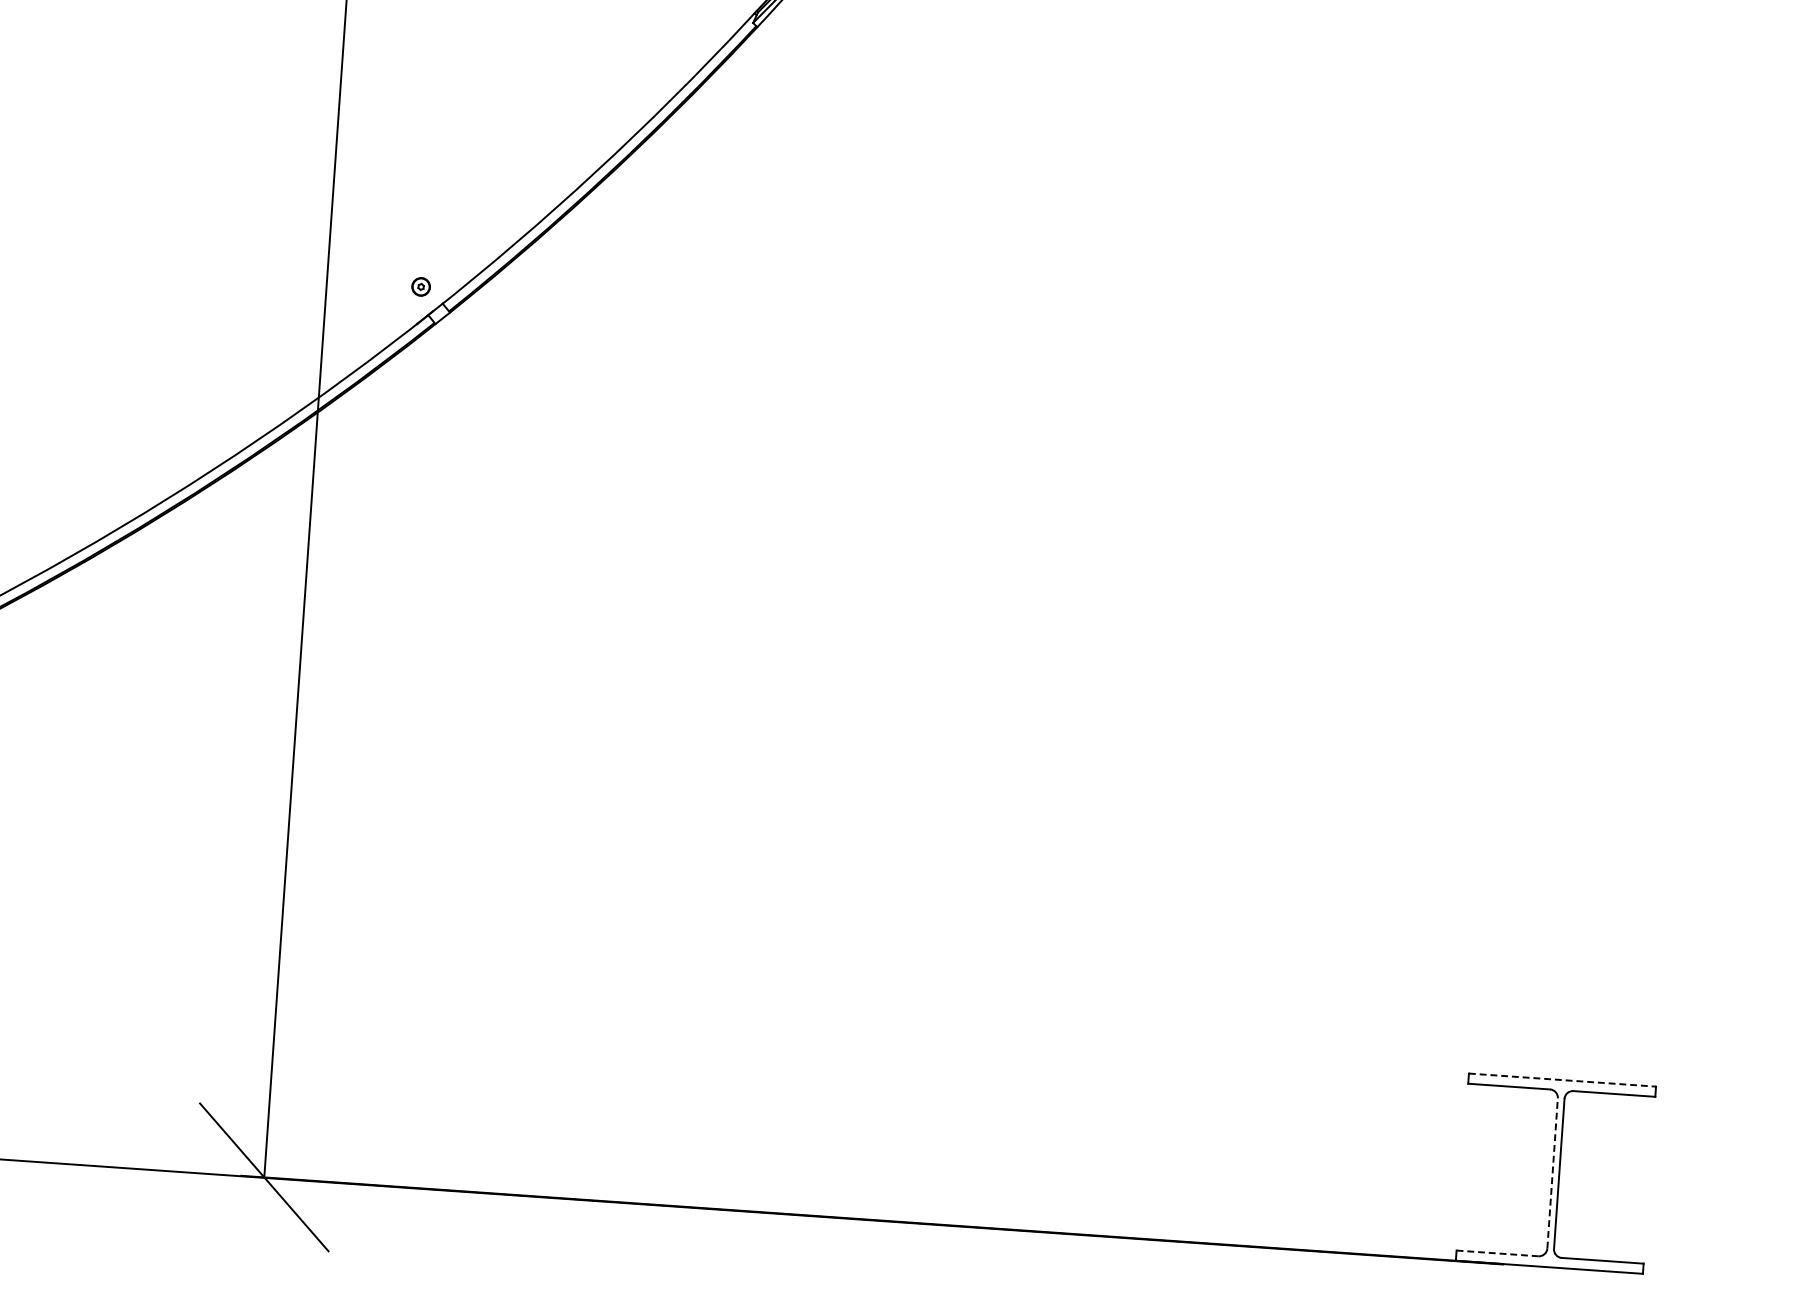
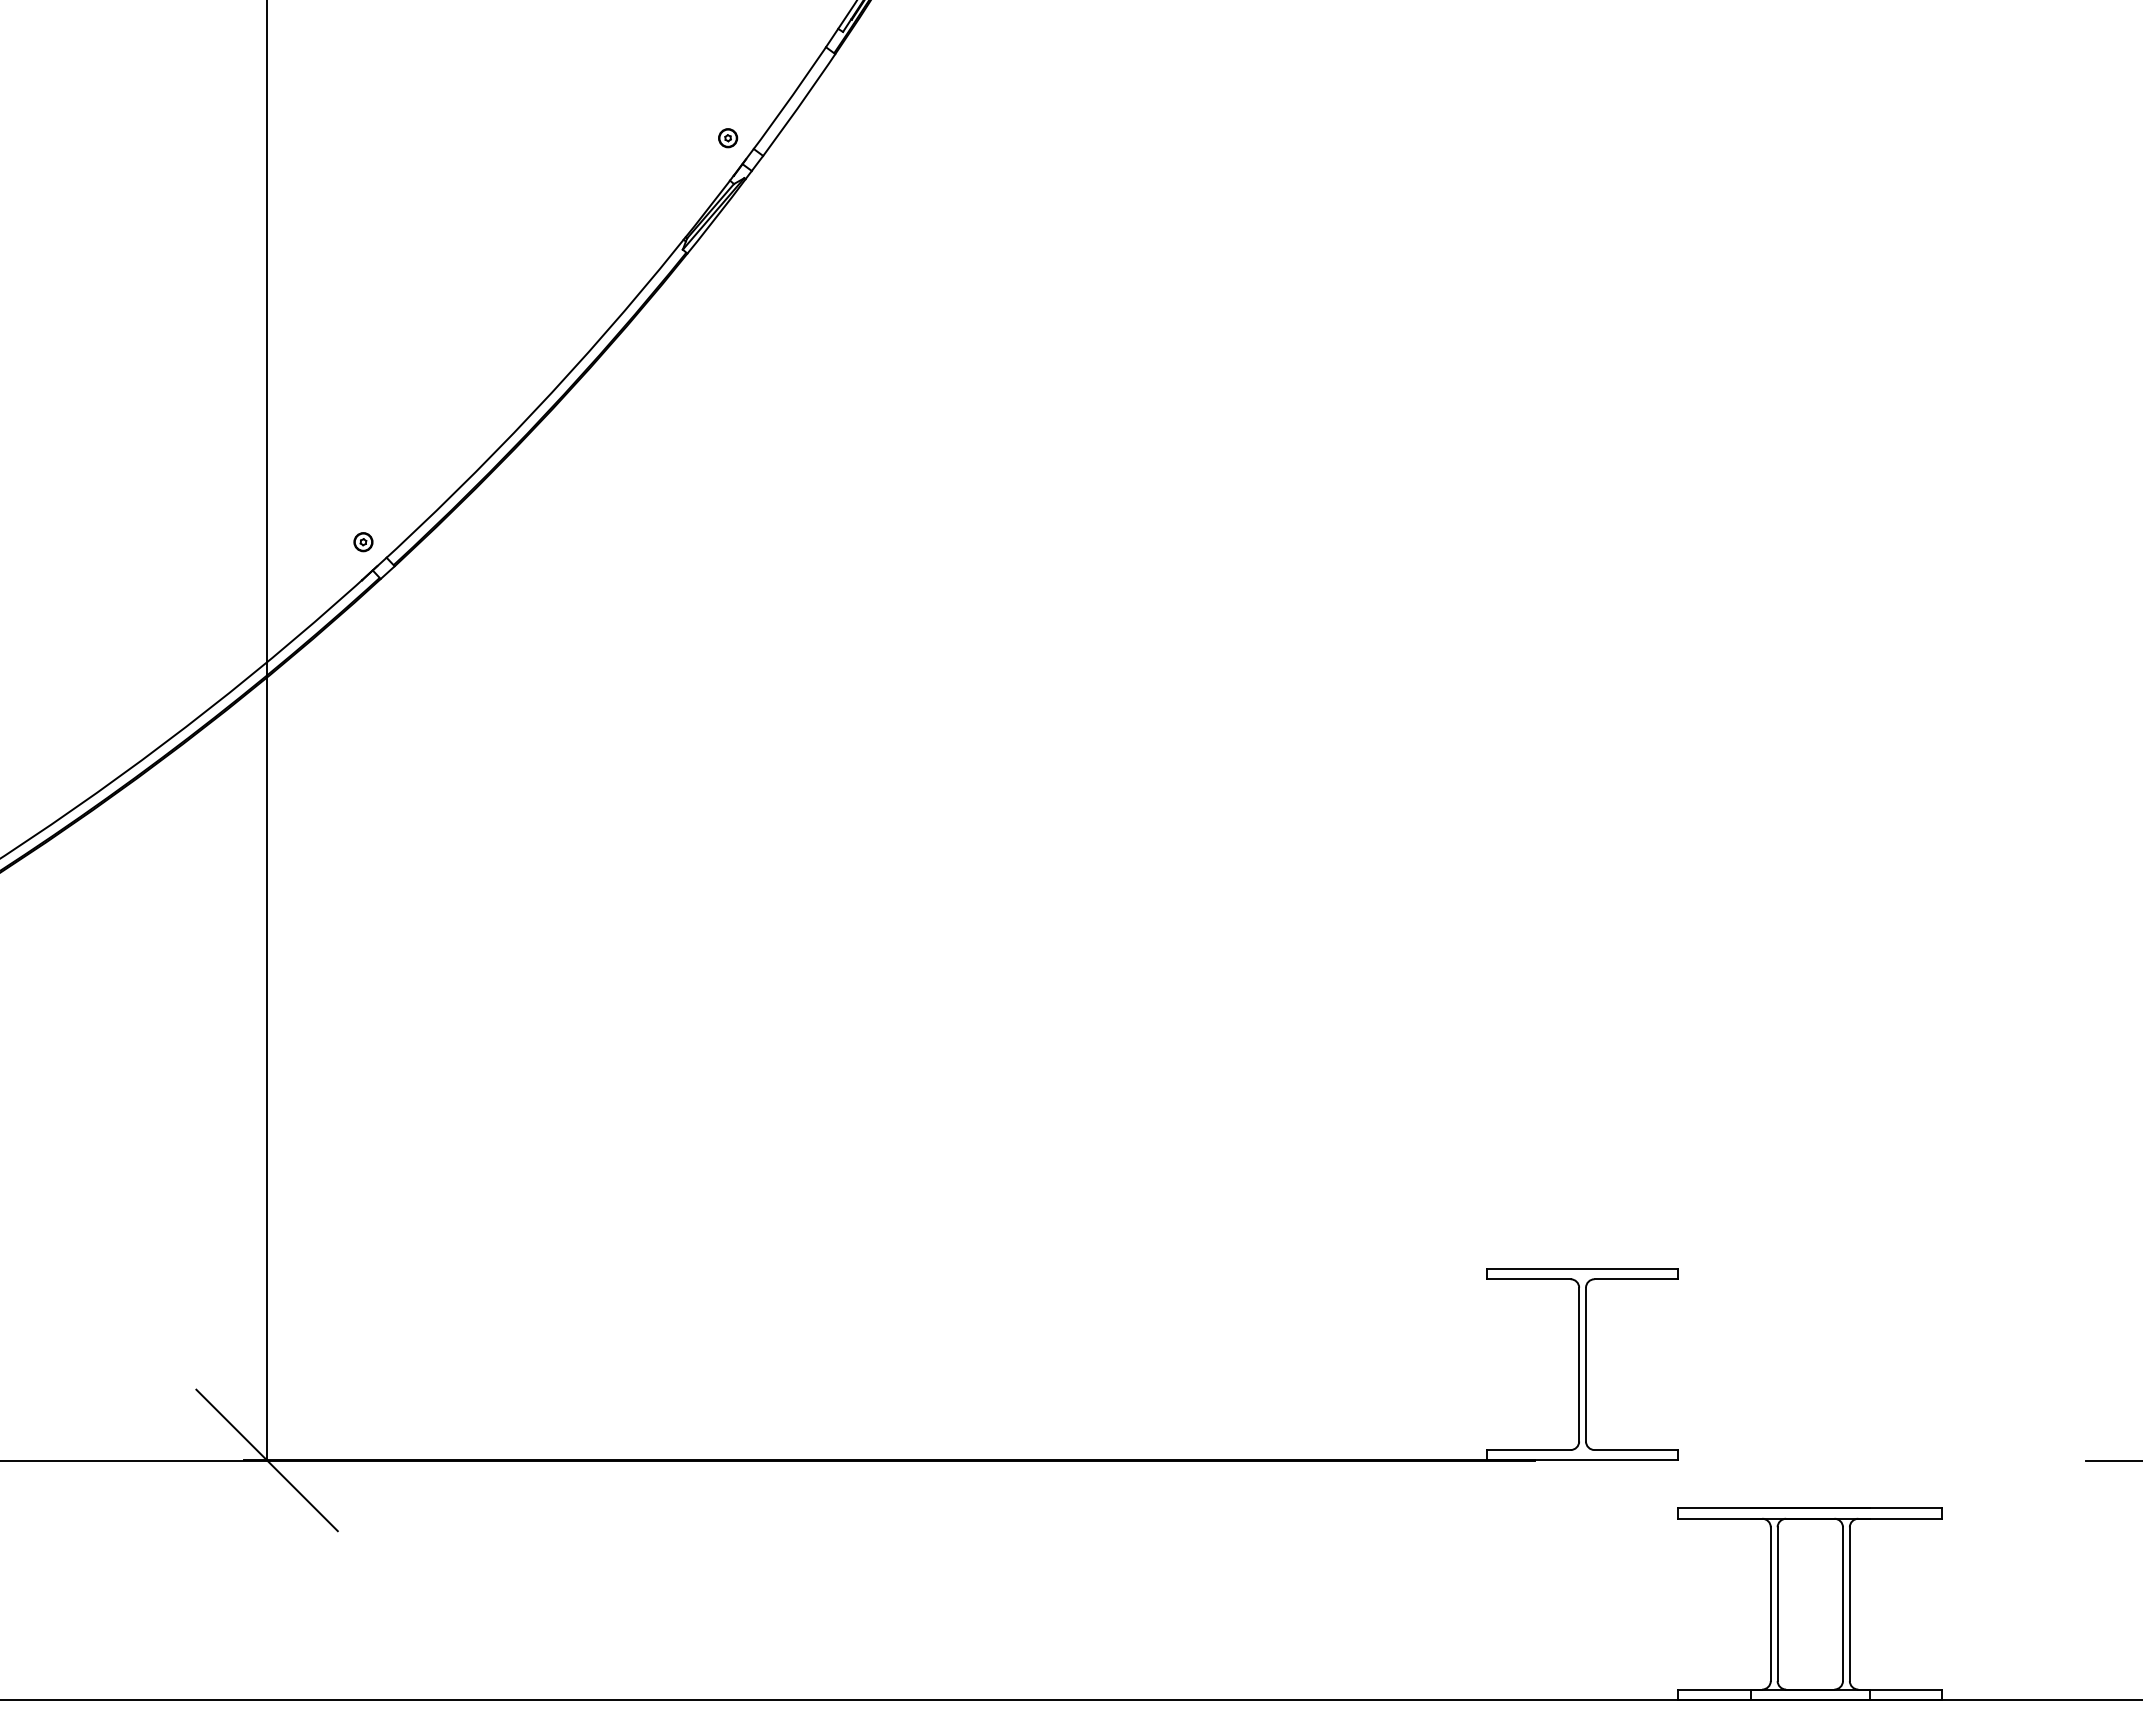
line: (1562, 1079) -> (1582, 1268), dashed -> solid
line: (1552, 1173) -> (1579, 1364), dashed -> solid
line: (1497, 1253) -> (1528, 1450), dashed -> solid

